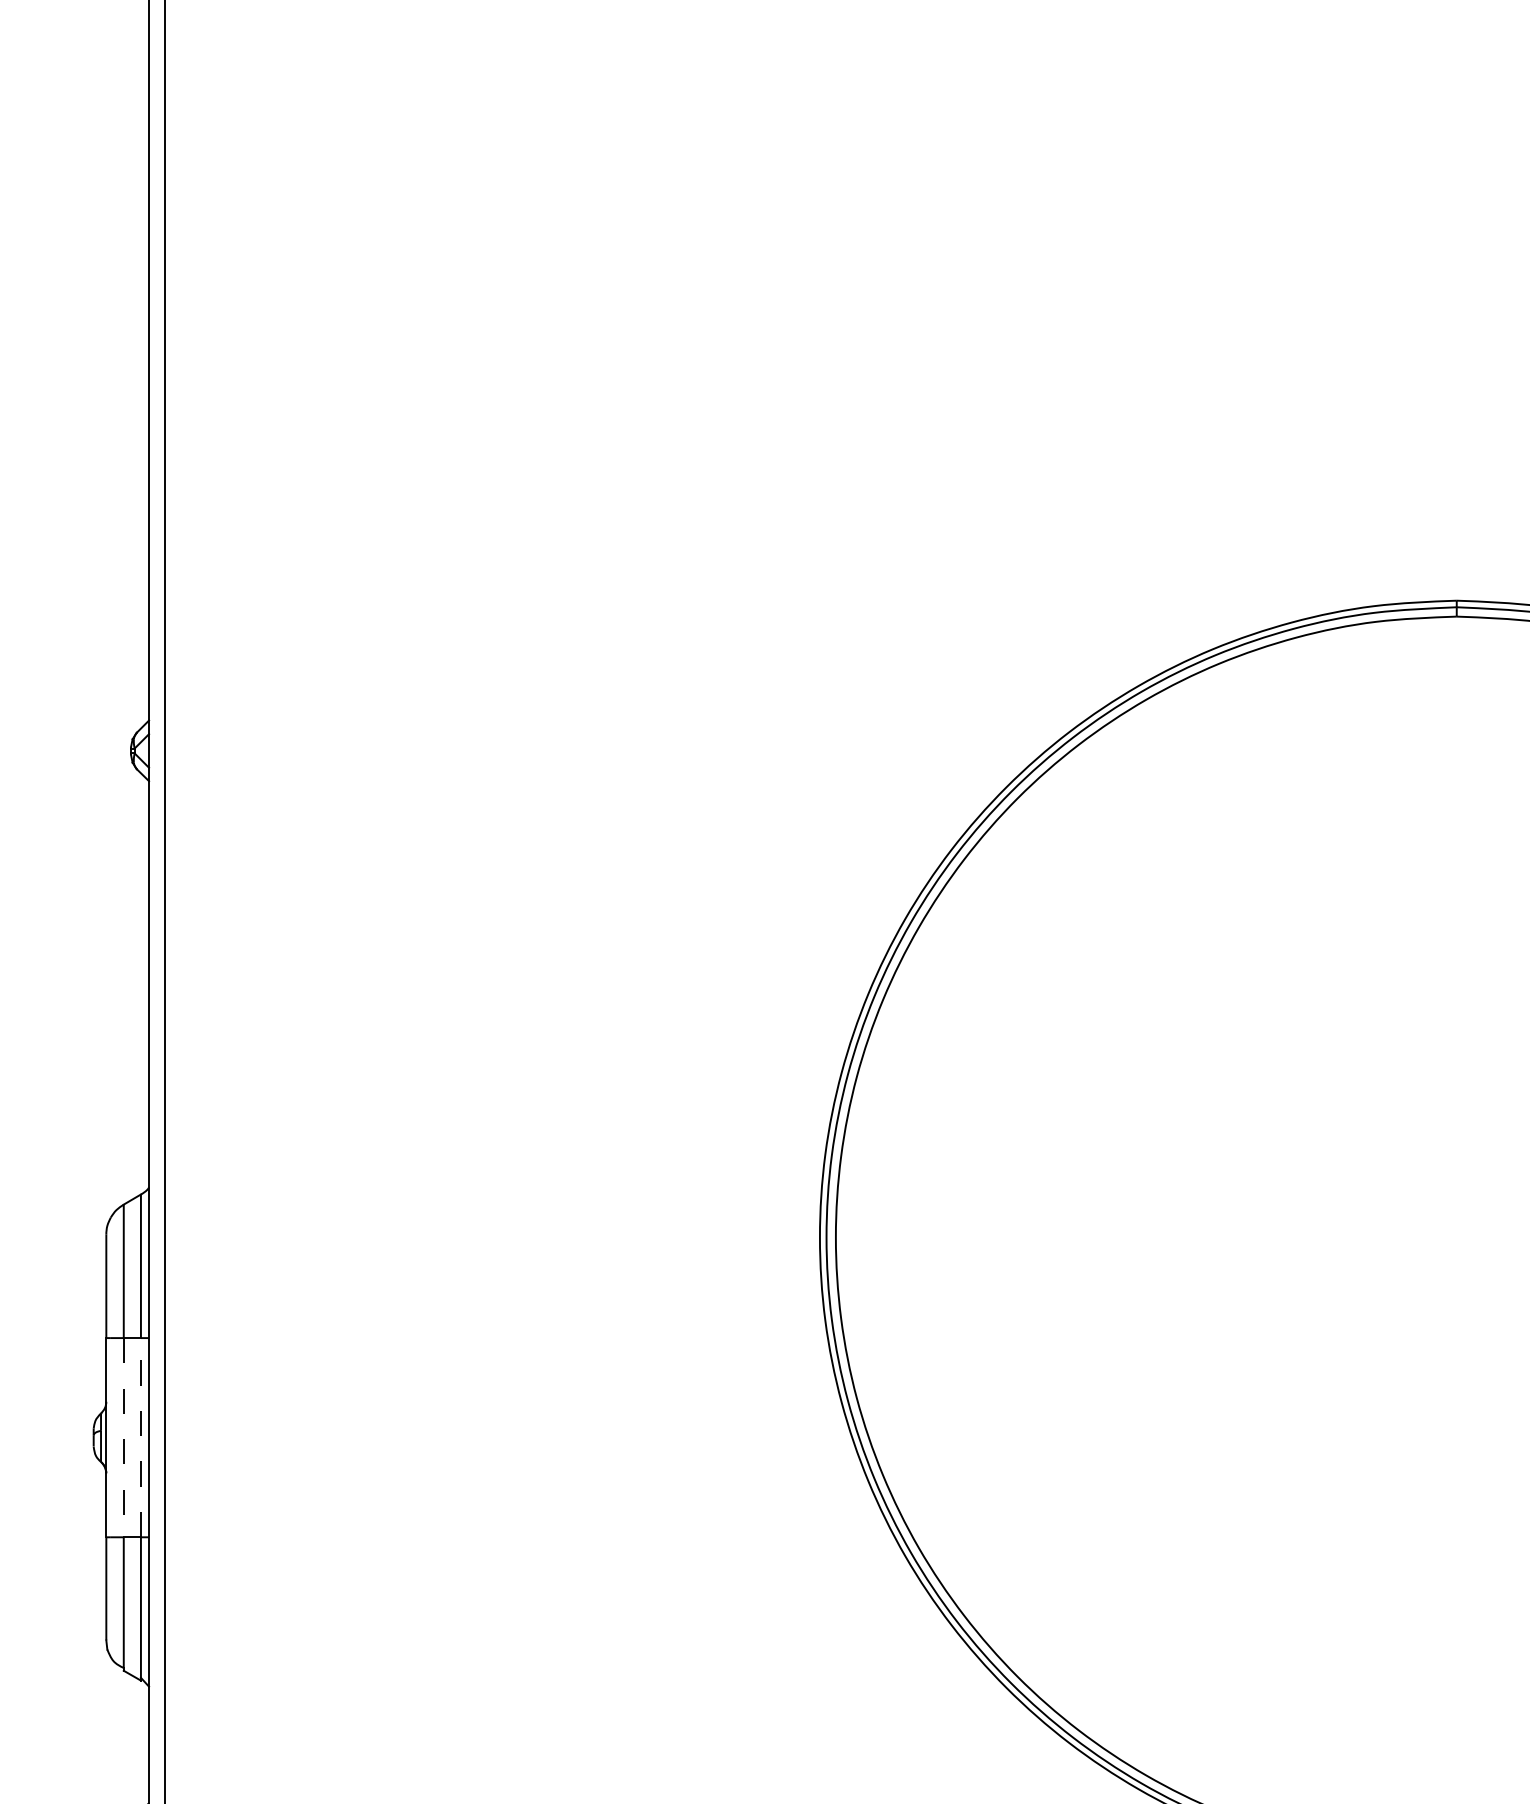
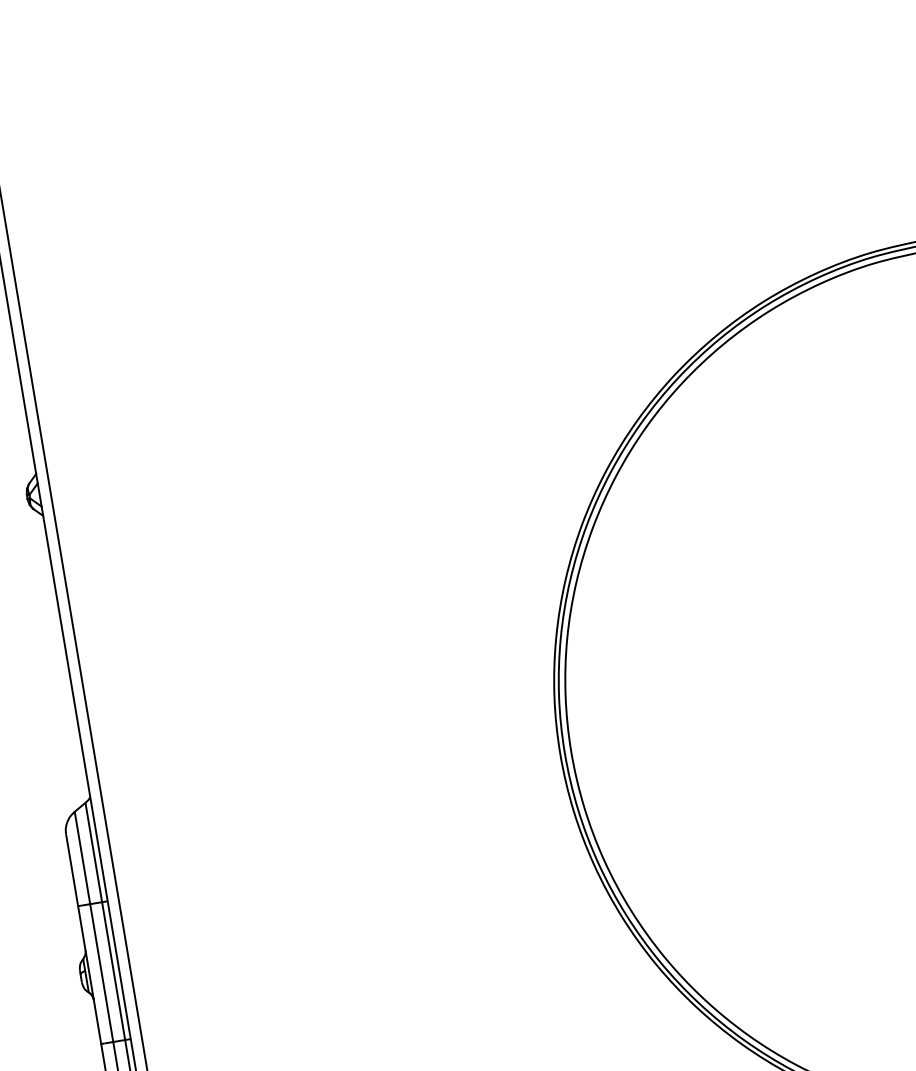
line: (123, 1437) -> (101, 972), dashed -> solid
line: (140, 1437) -> (113, 971), dashed -> solid

